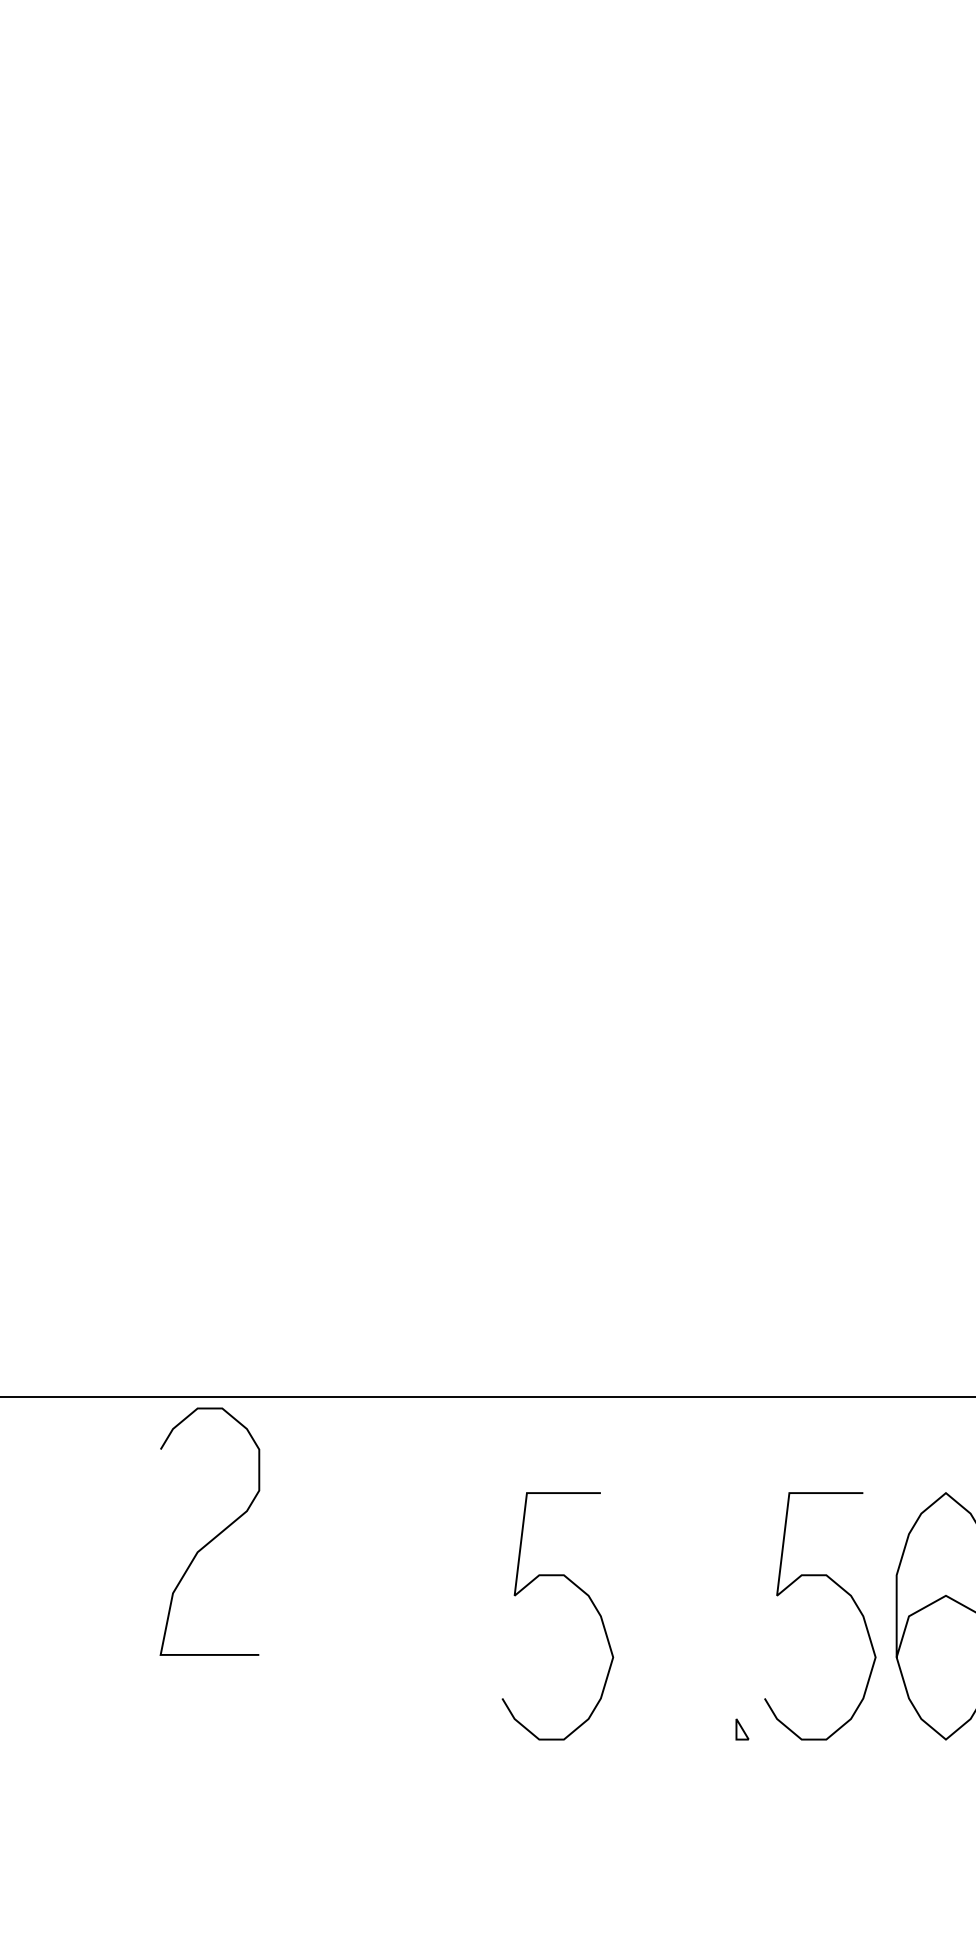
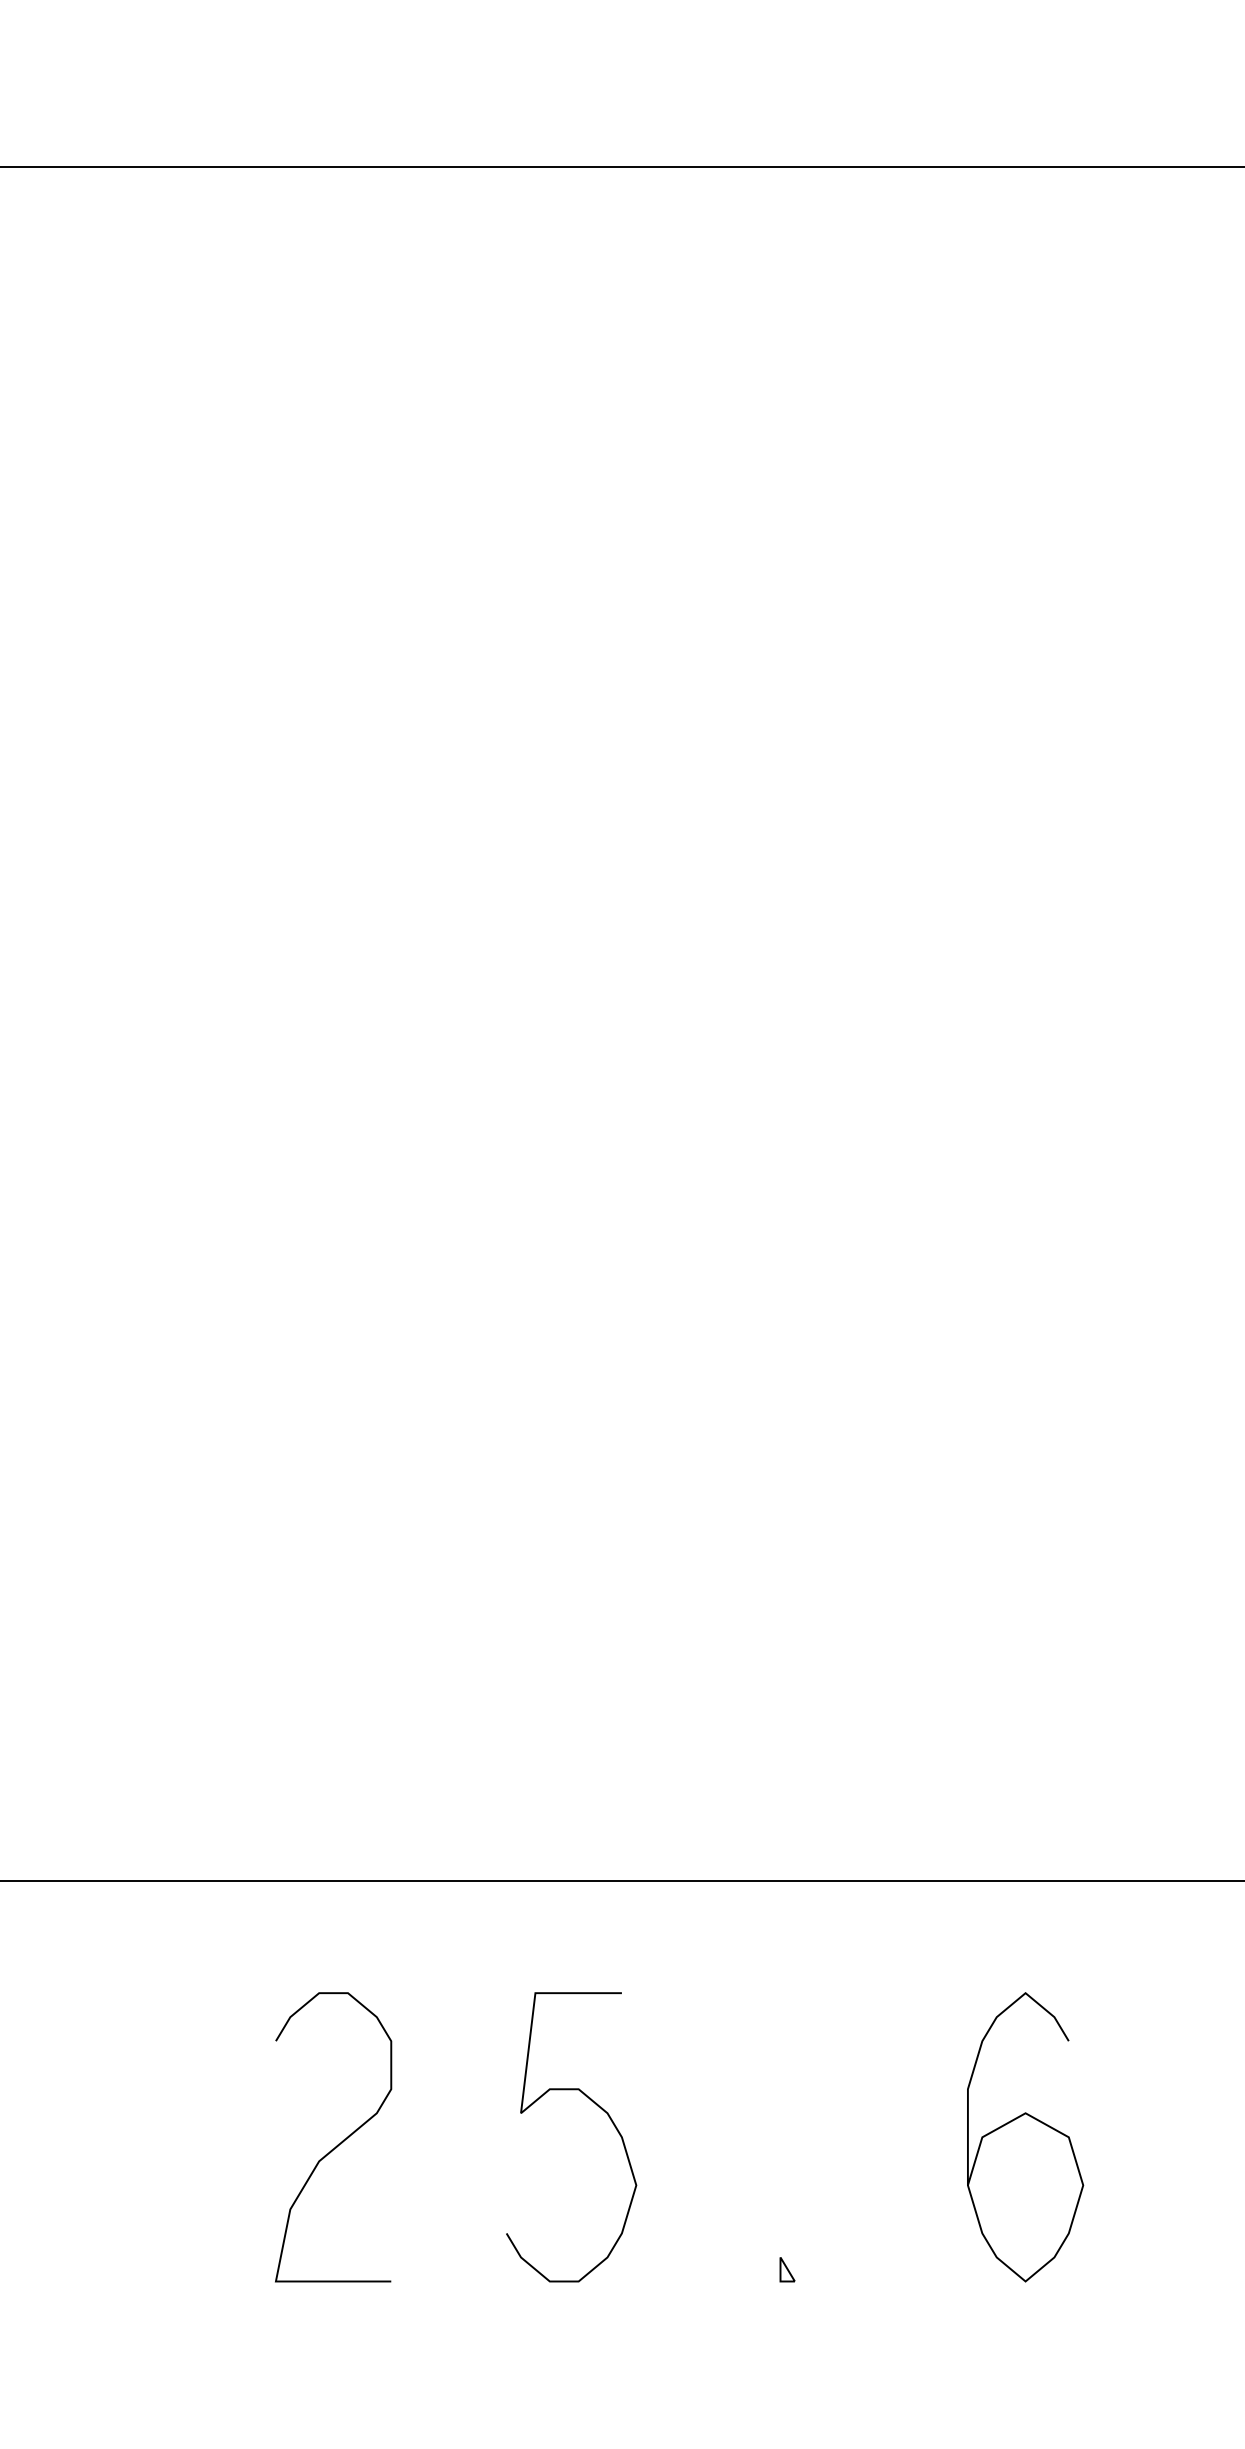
curve: (213, 1537) -> (337, 2144), moved
curve: (842, 1589) -> (904, 2106), removed

